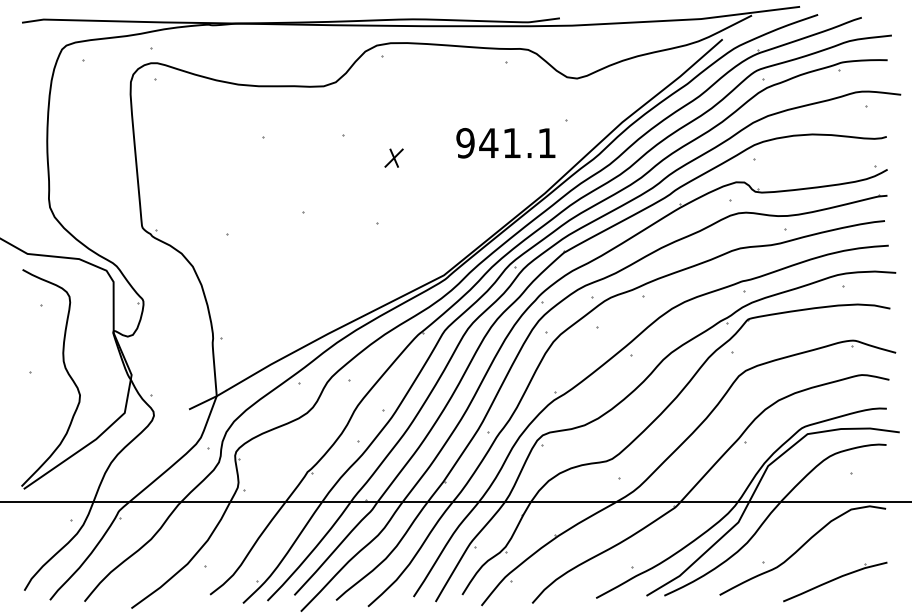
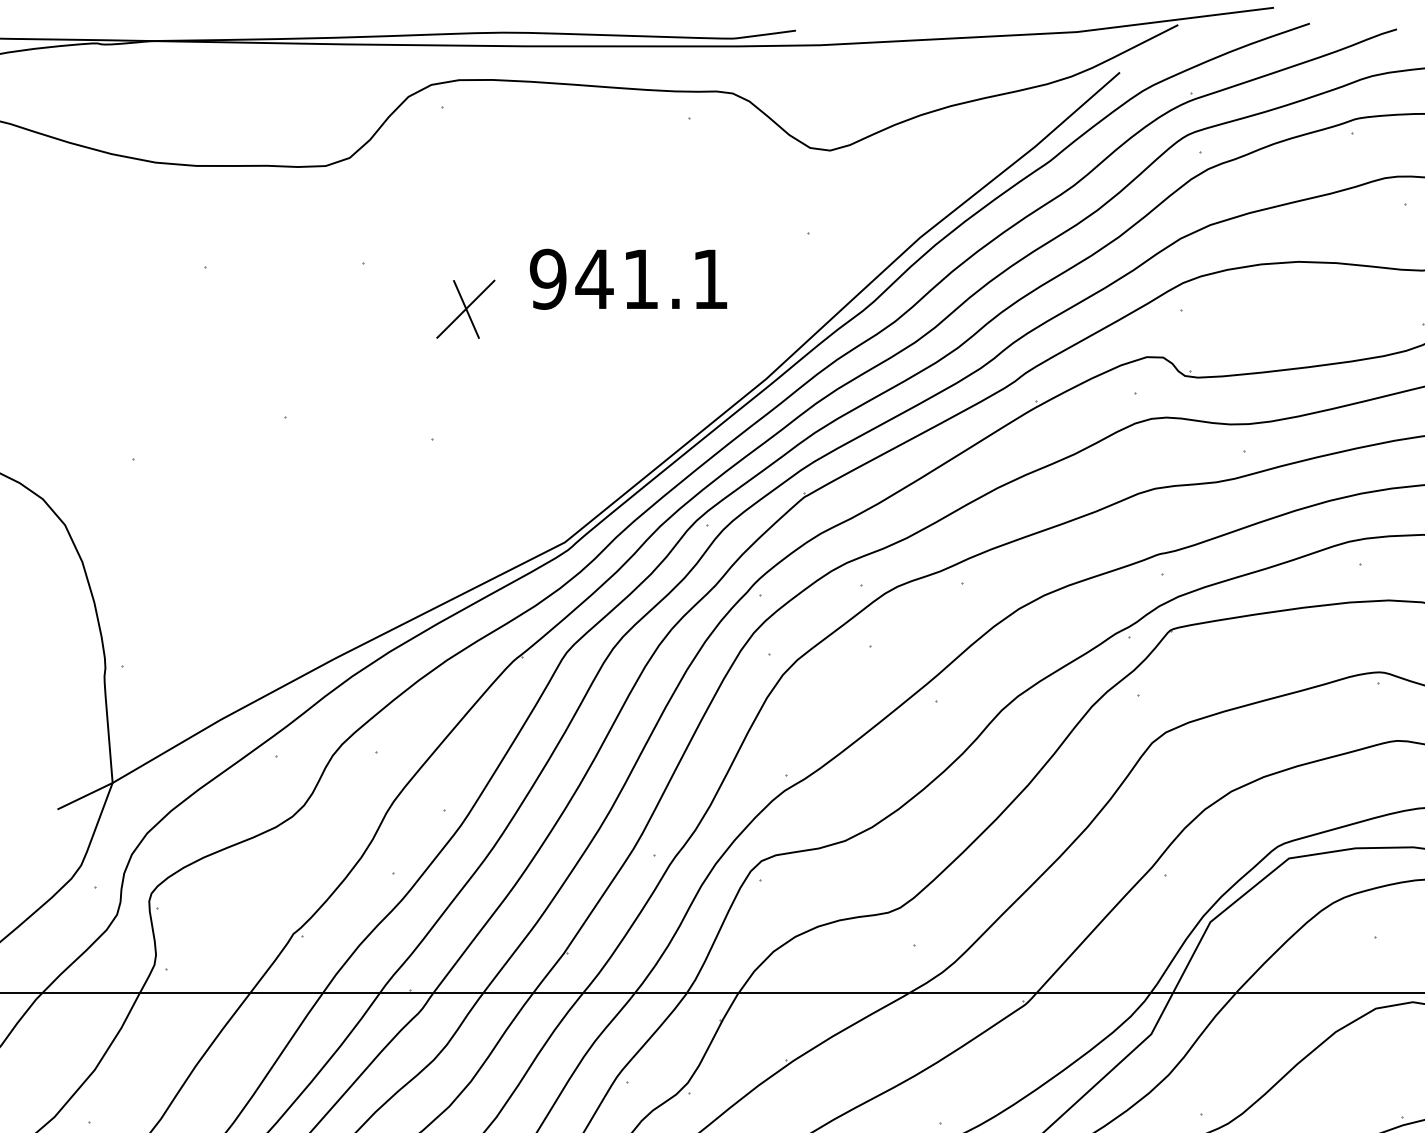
text: (505, 143) -> (627, 279), moved
part: (393, 157) -> (464, 307), size x1.67

